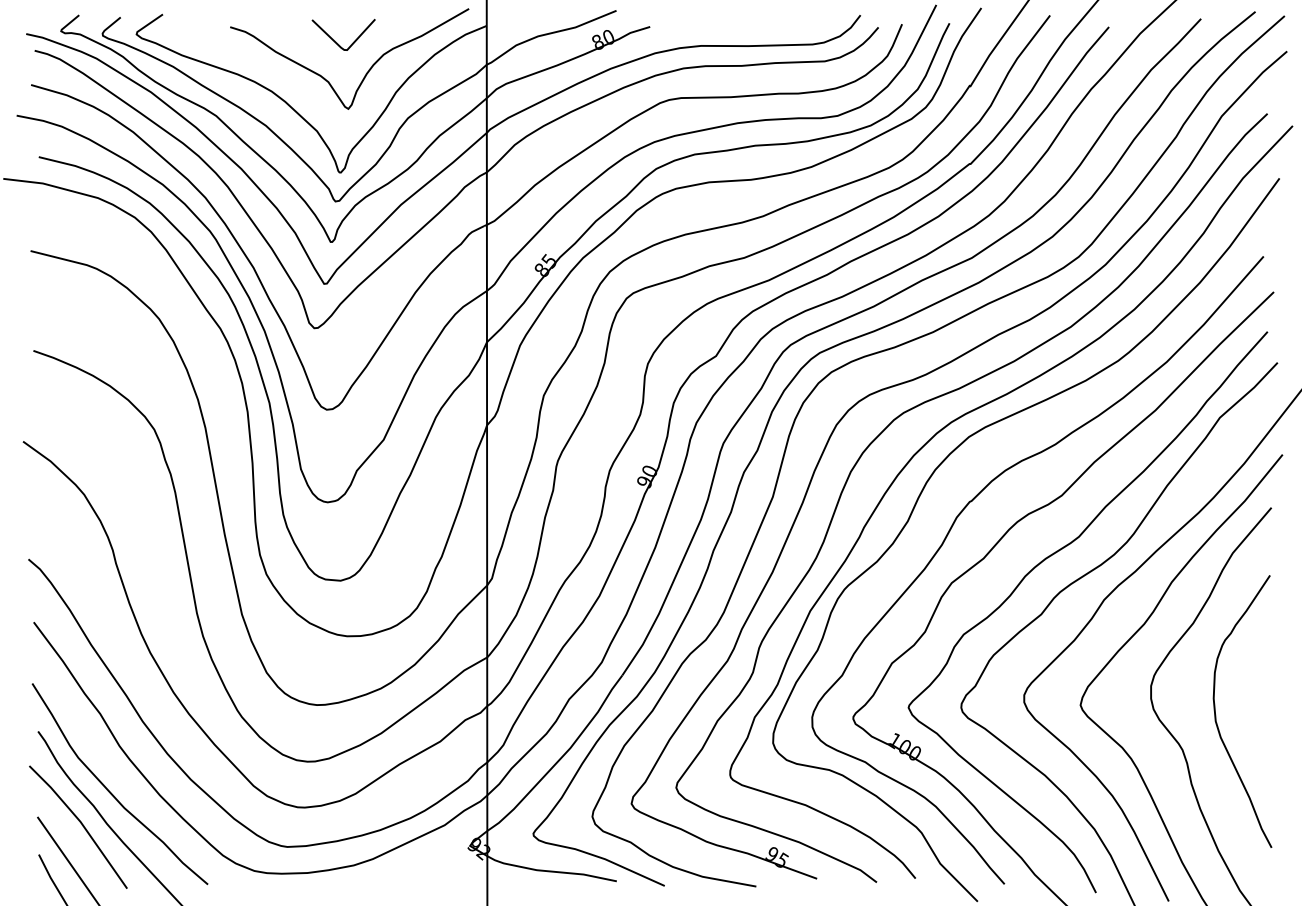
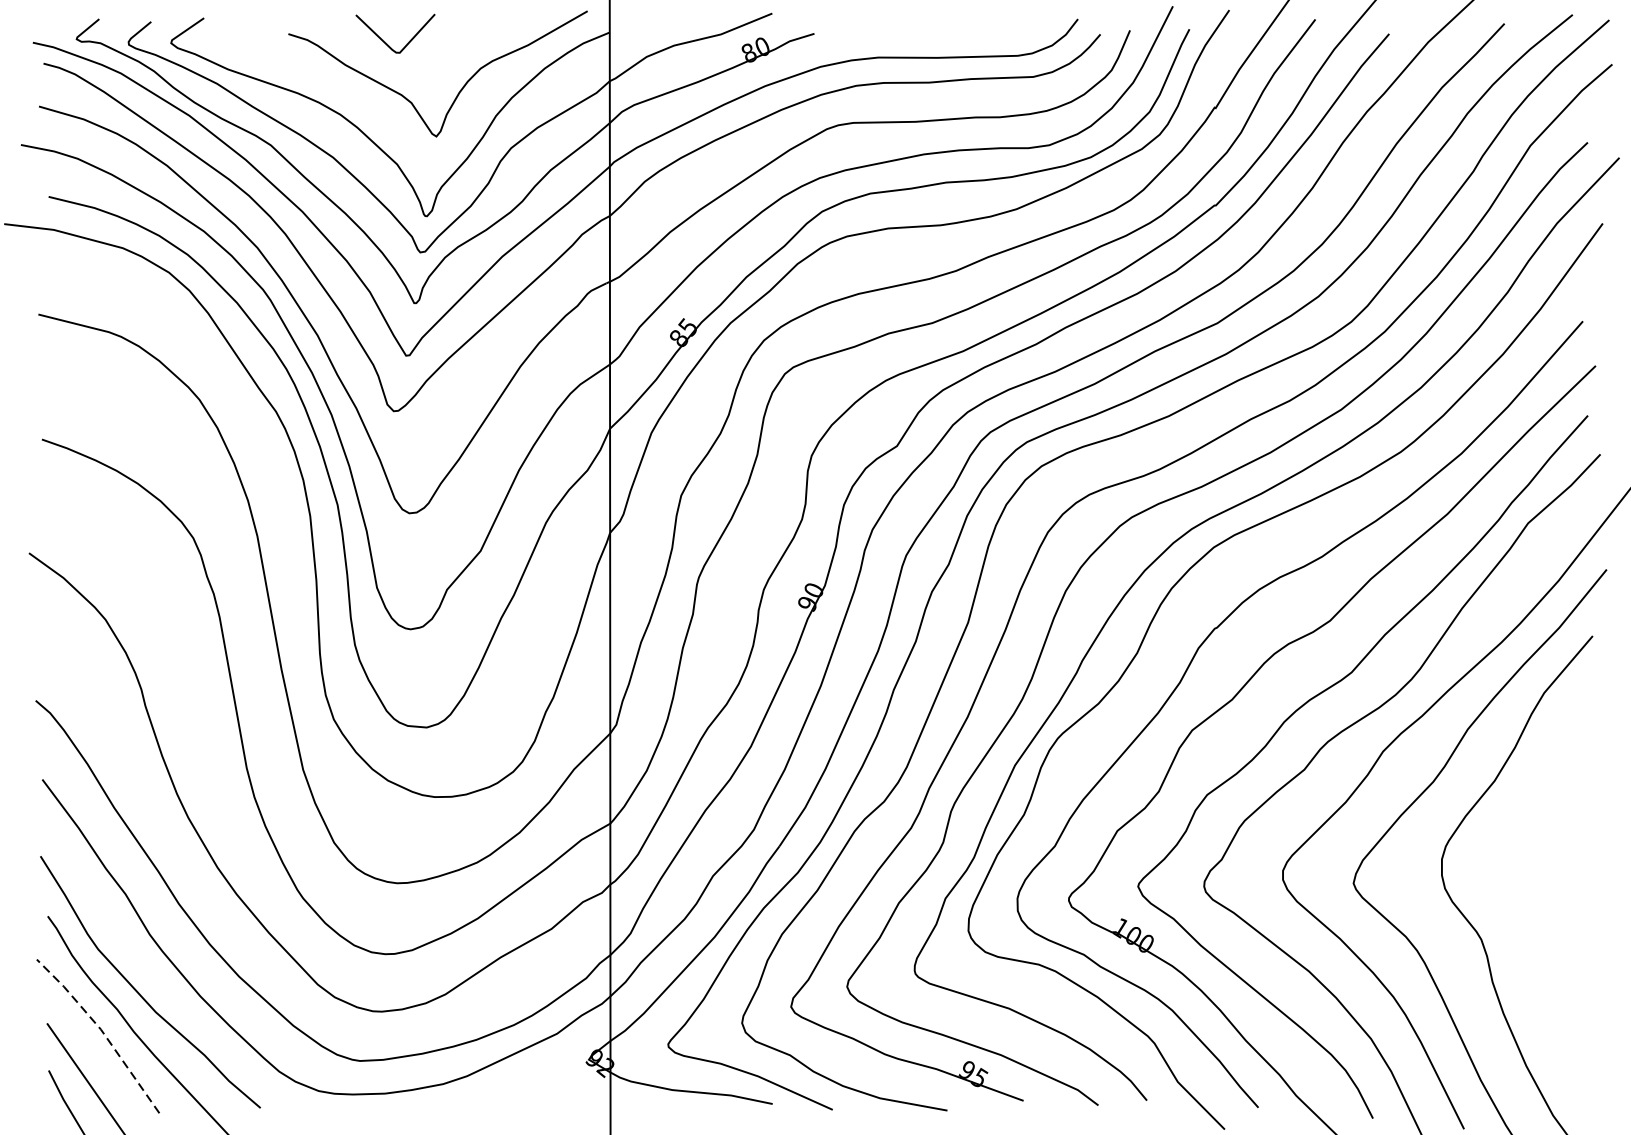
line: (336, 41) -> (386, 42), moved
curve: (1216, 715) -> (1523, 896), removed
line: (81, 822) -> (102, 1030), solid -> dashed

